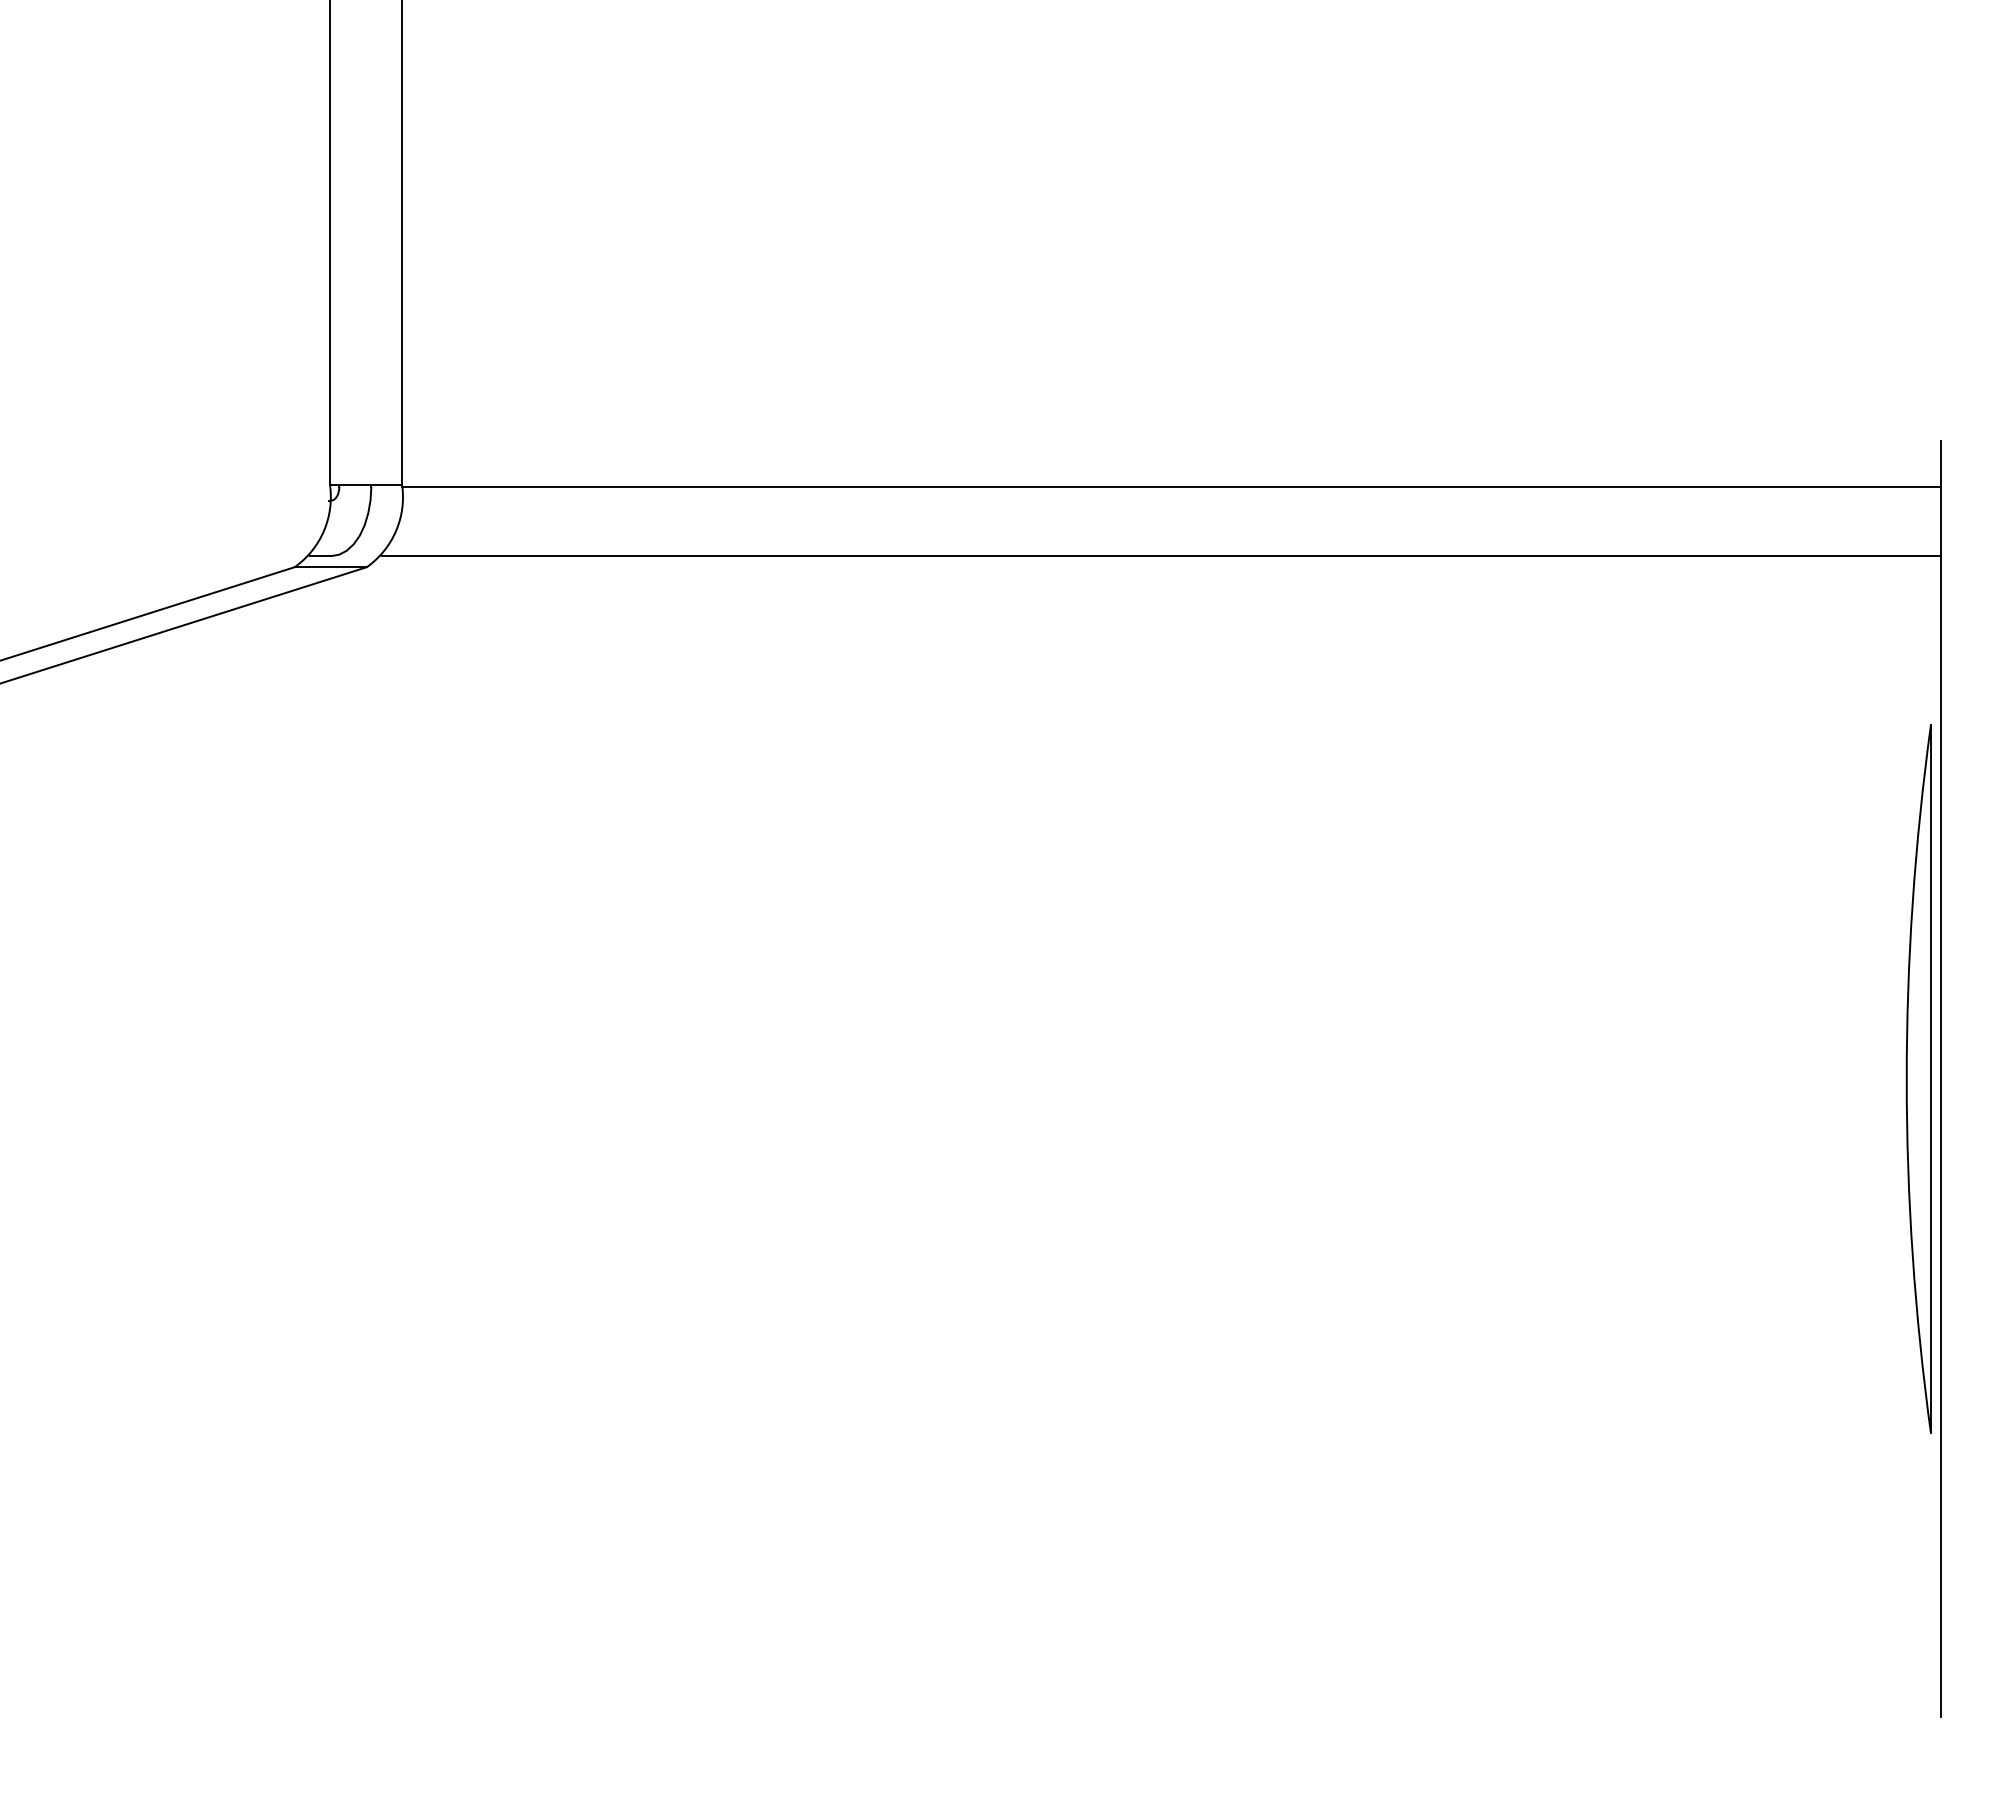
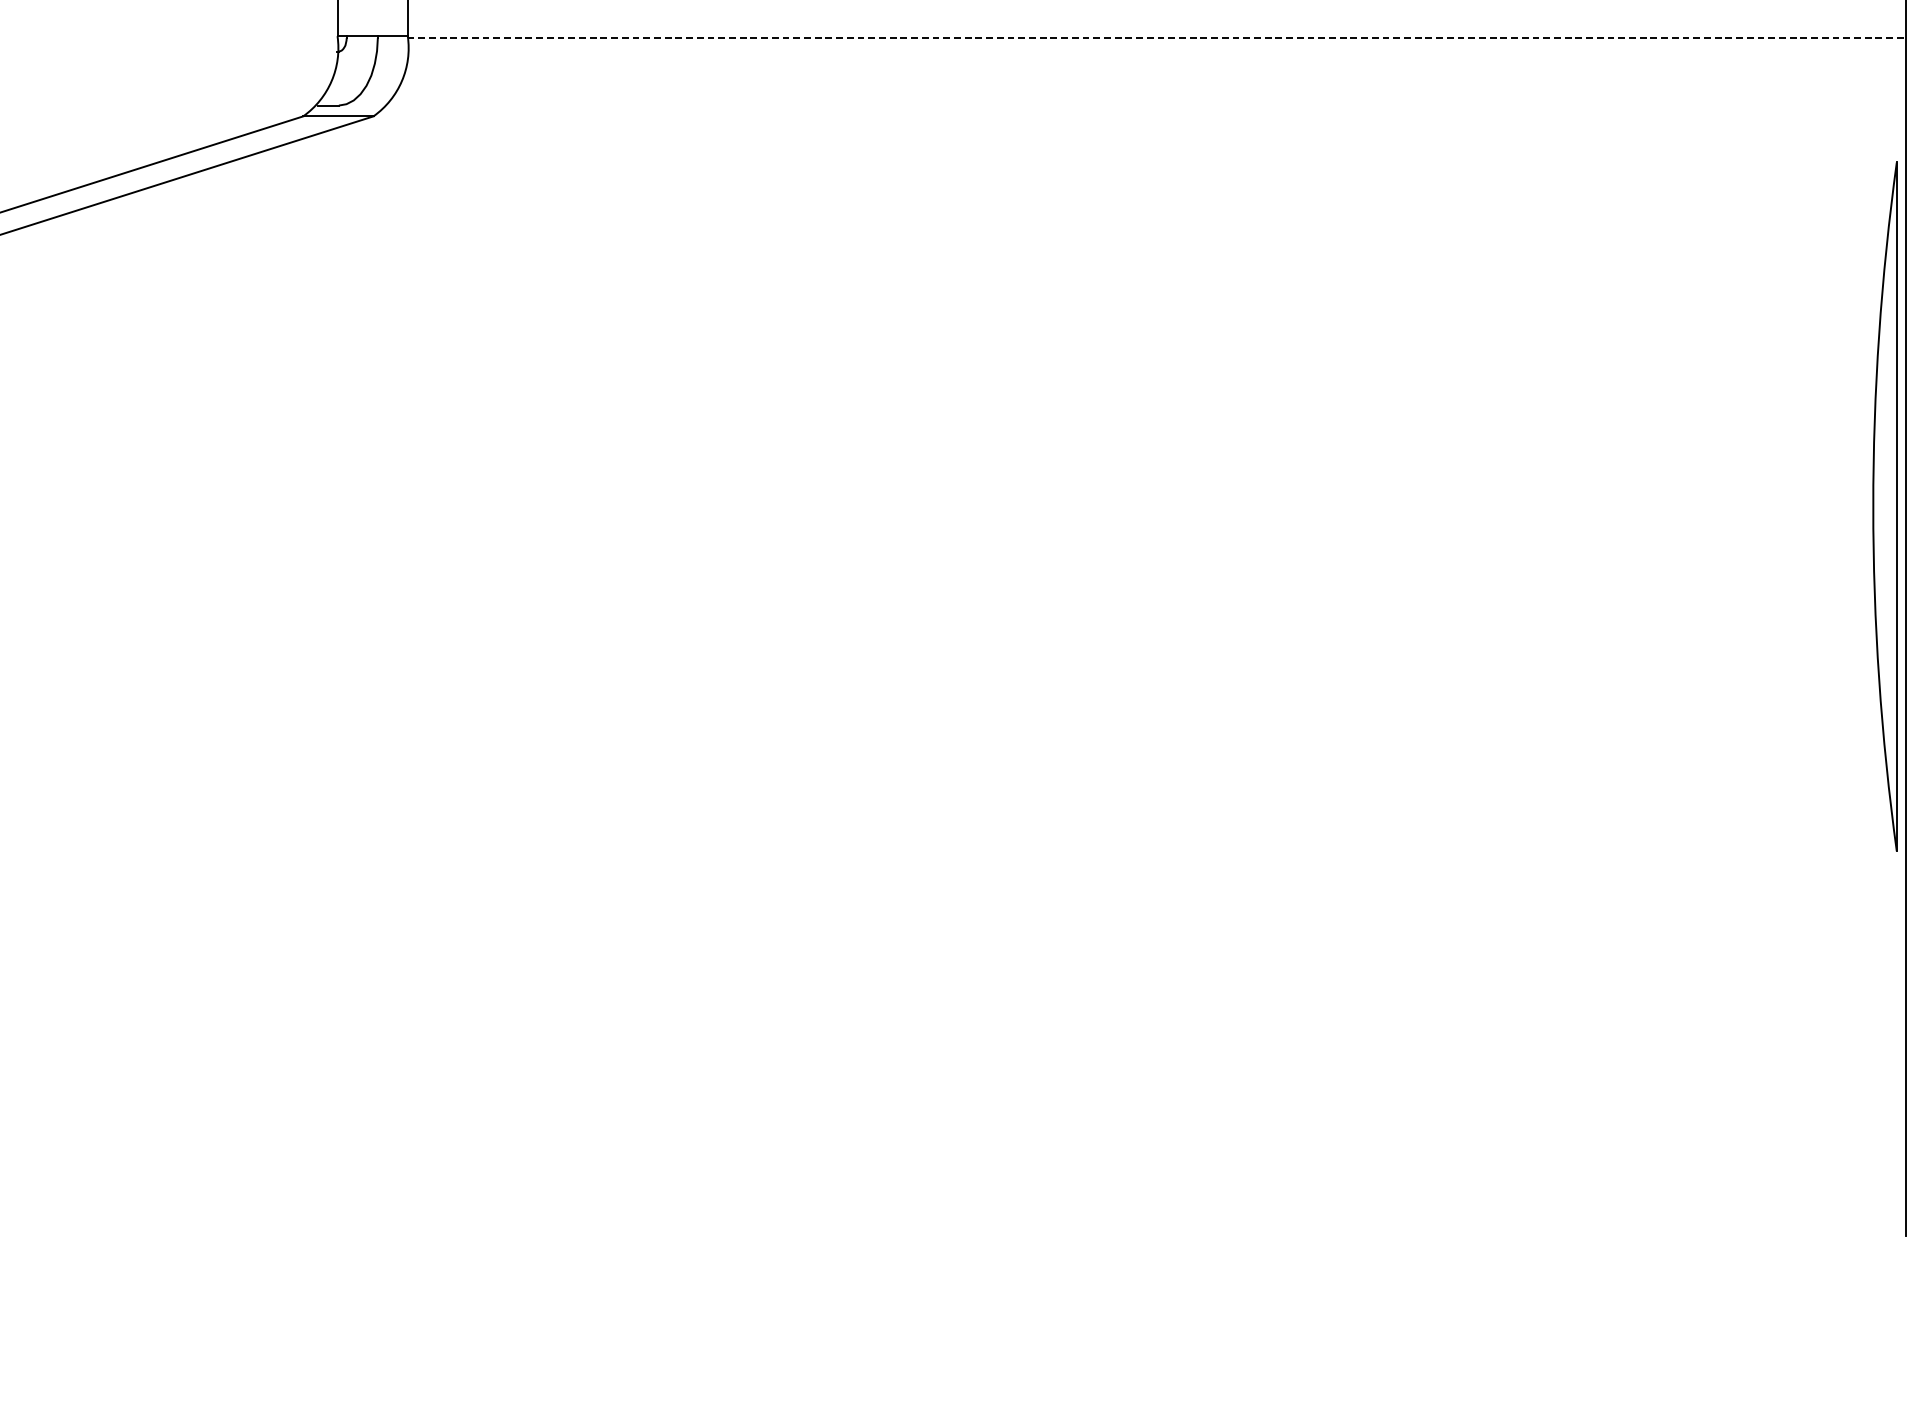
line: (1171, 486) -> (1157, 37), solid -> dashed
line: (1160, 556) -> (1146, 105), removed
part: (1918, 1078) -> (1884, 506), moved

